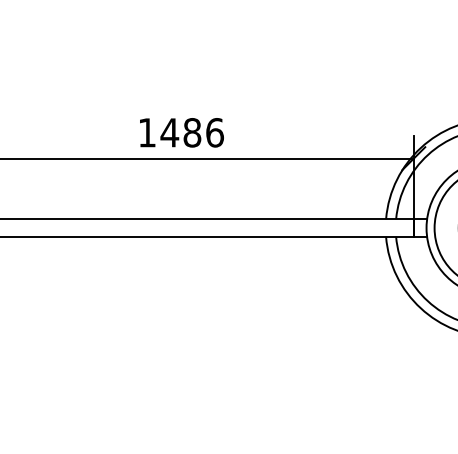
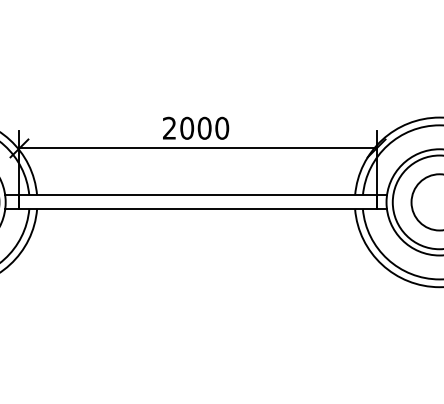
text: (181, 131) -> (196, 127), 1486 -> 2000

